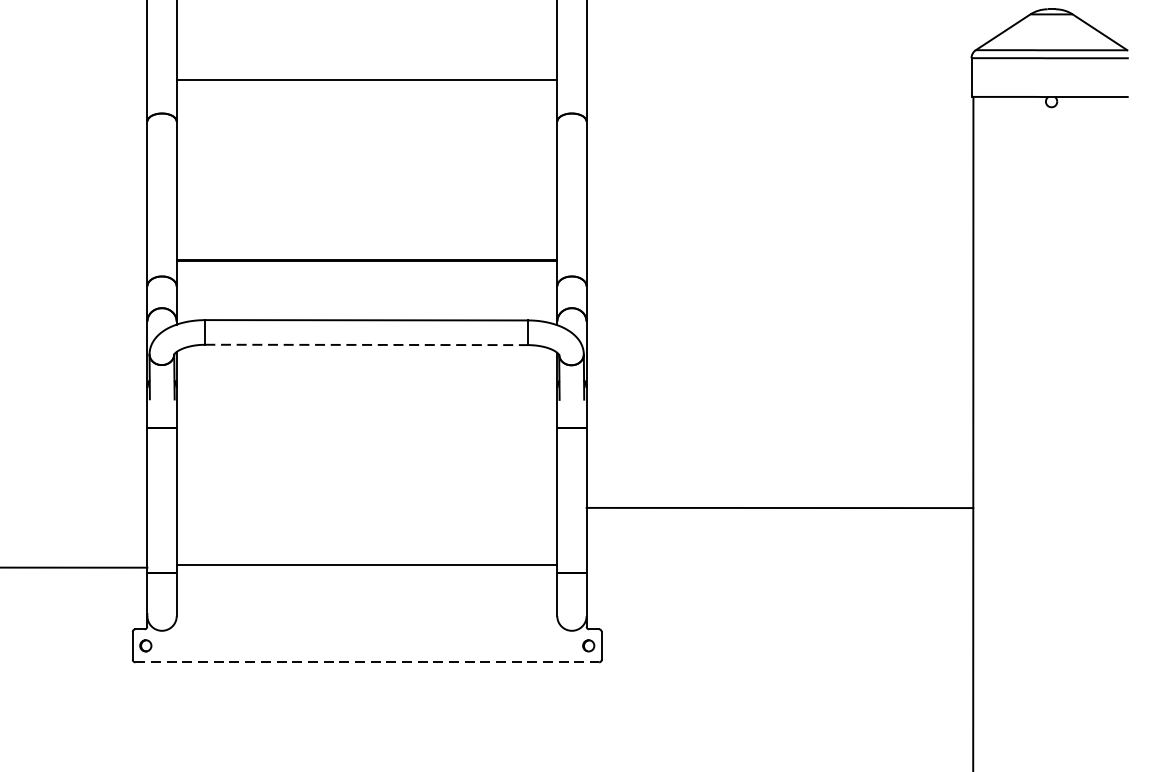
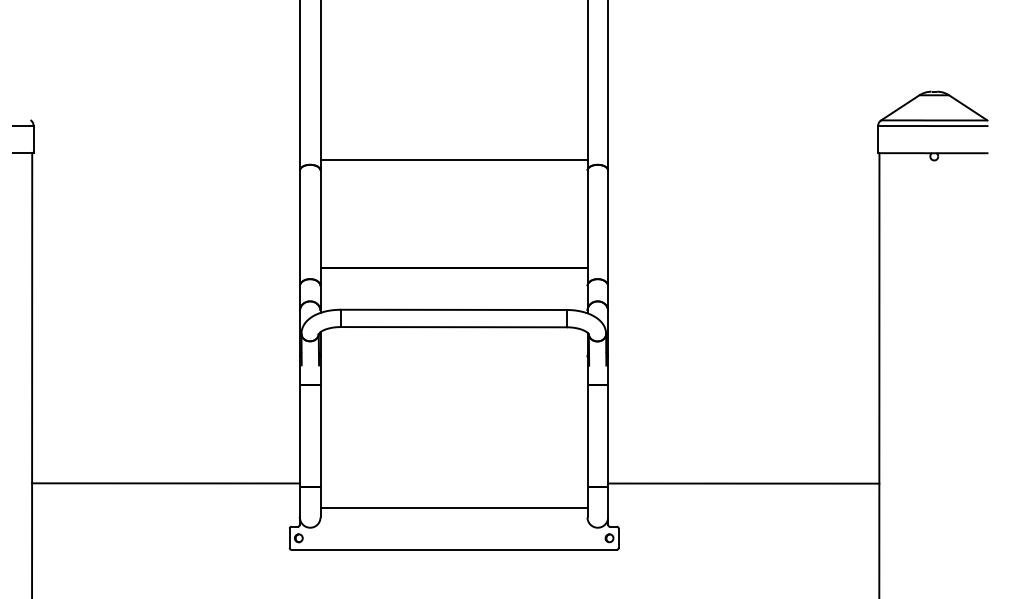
line: (366, 80) -> (453, 159), moved
line: (367, 345) -> (454, 327), dashed -> solid
line: (779, 507) -> (743, 483), moved
line: (366, 564) -> (453, 508), moved
line: (367, 661) -> (454, 549), dashed -> solid

